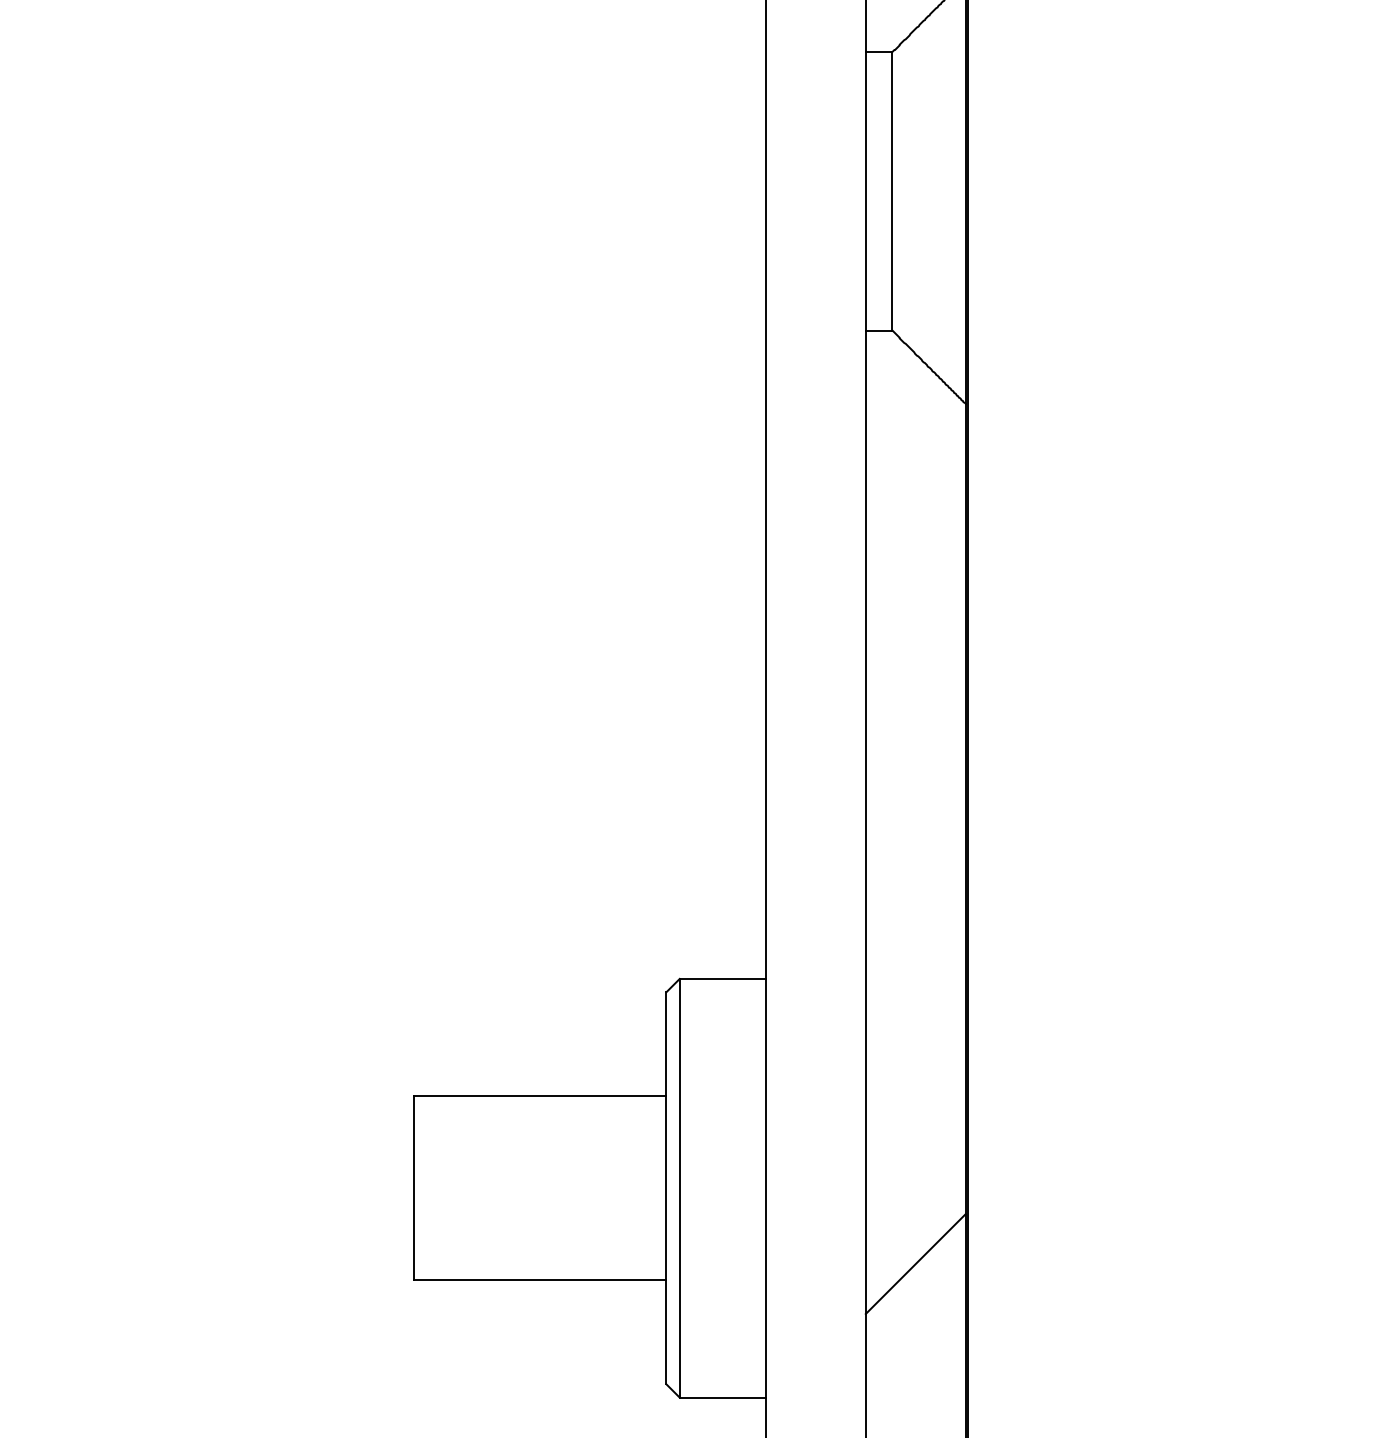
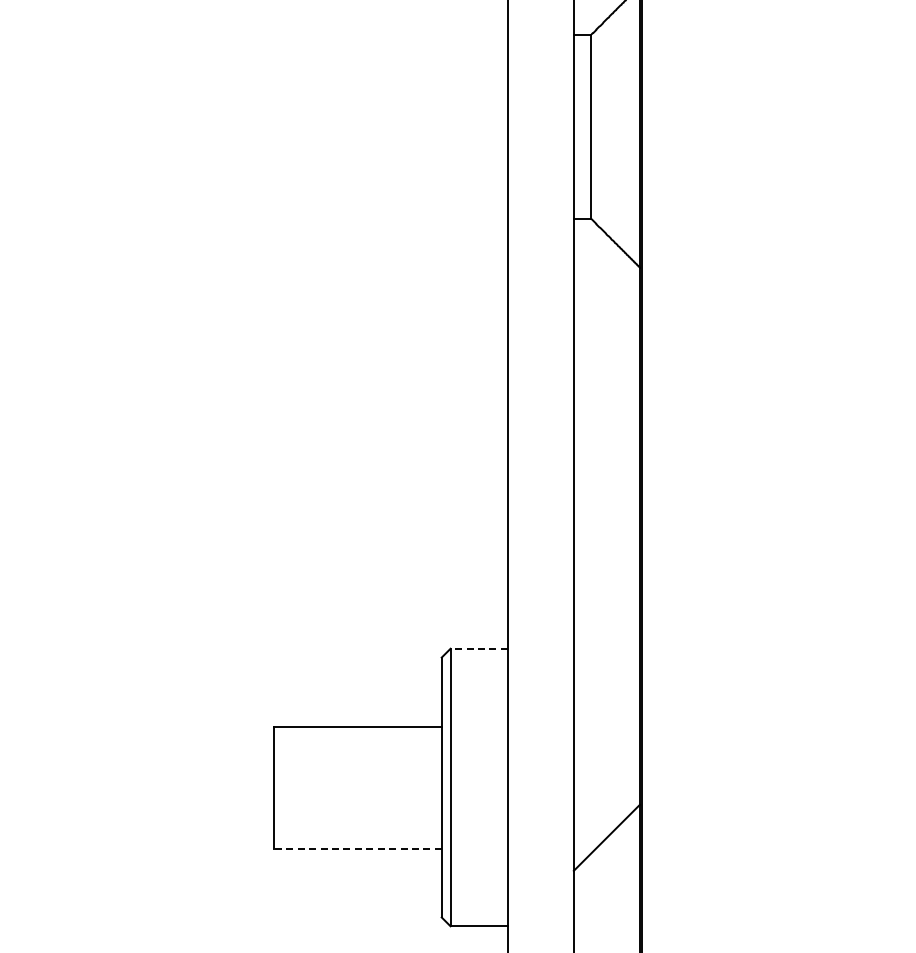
line: (723, 978) -> (479, 648), solid -> dashed
line: (540, 1280) -> (358, 848), solid -> dashed

